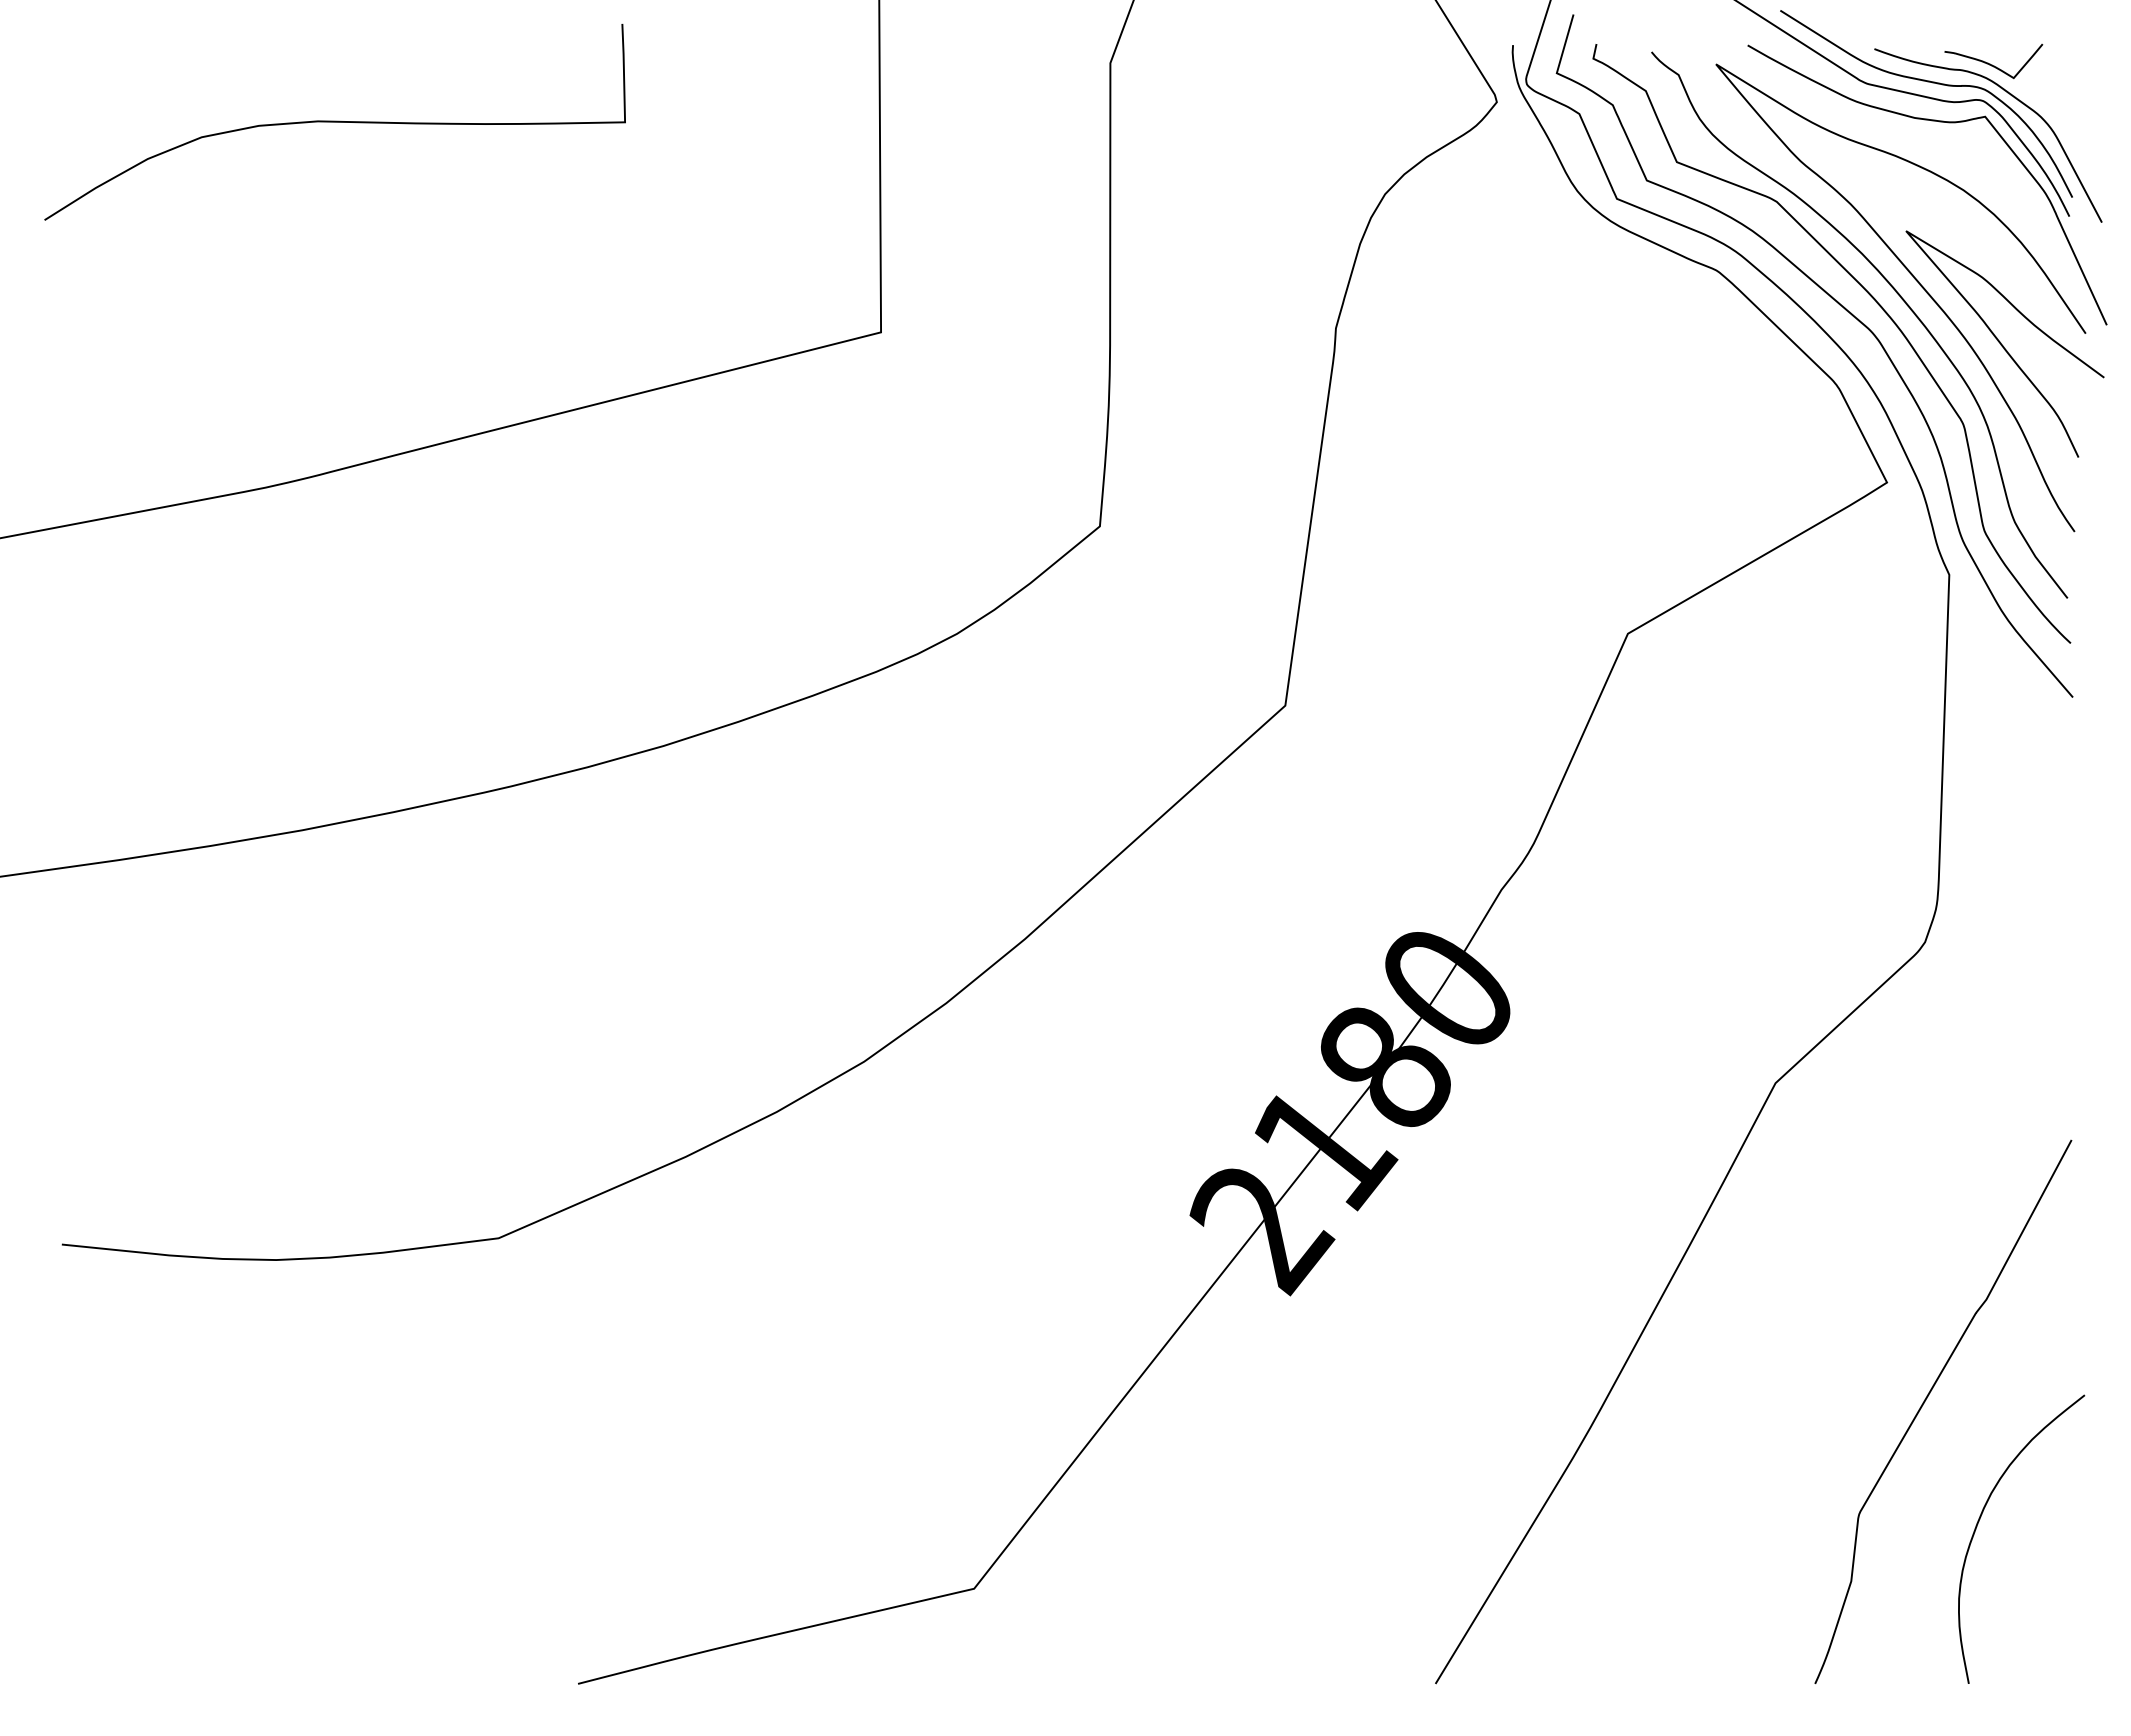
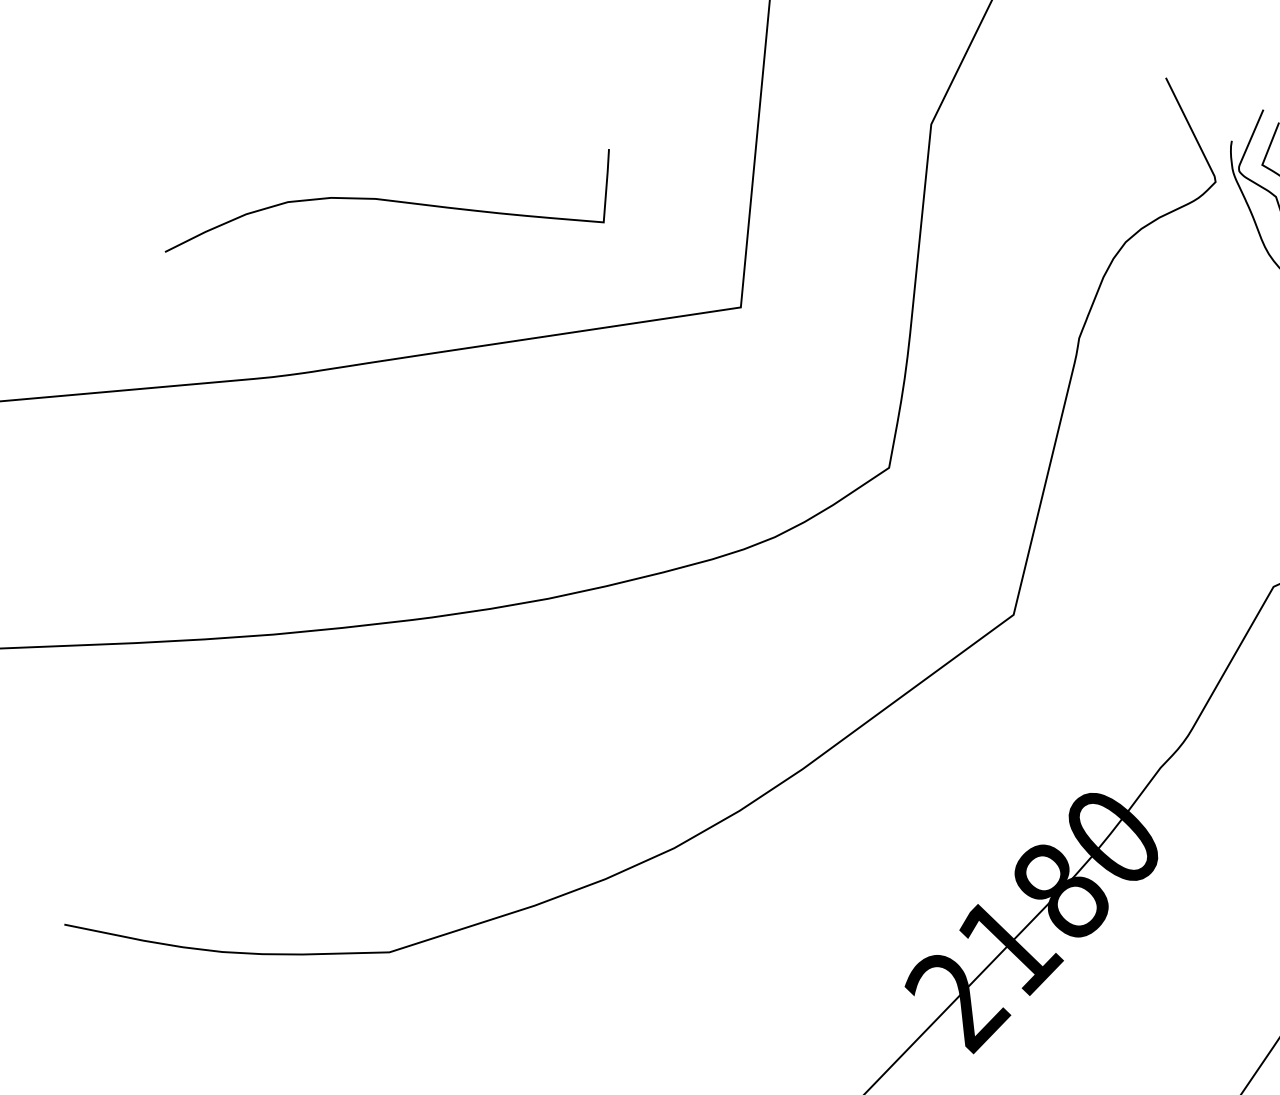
curve: (334, 122) -> (387, 200), moved

